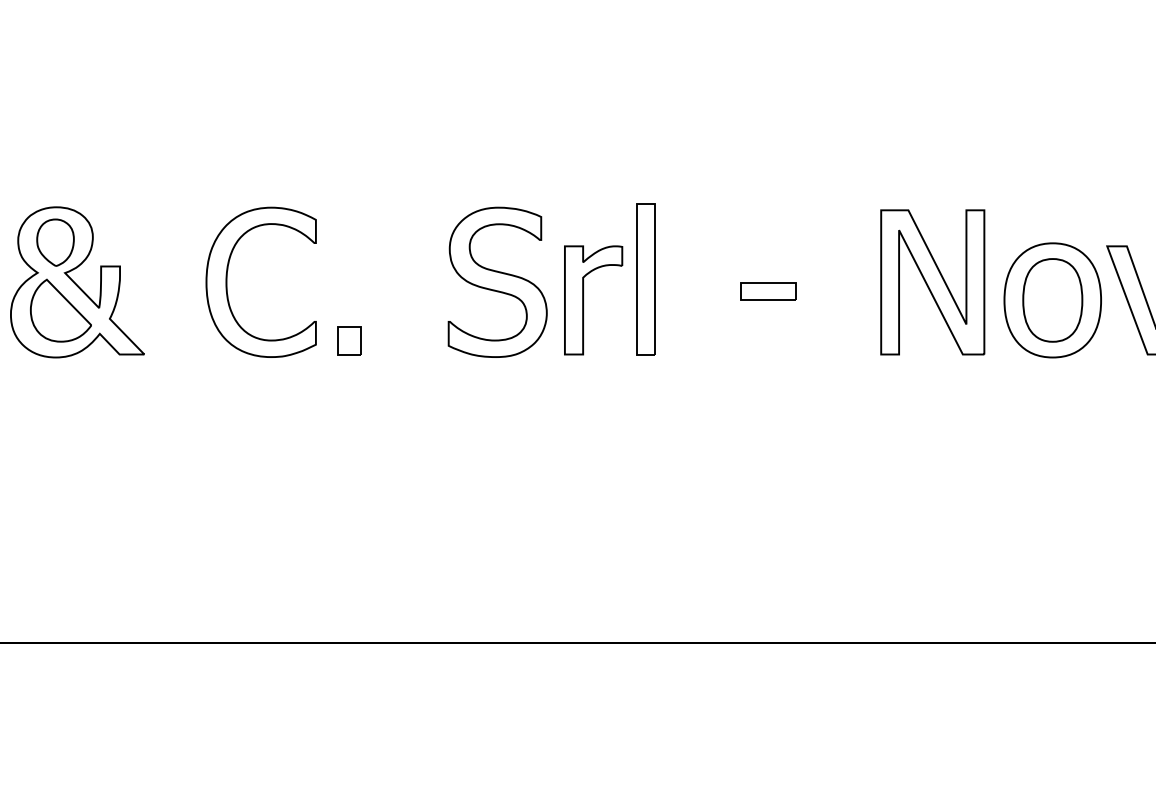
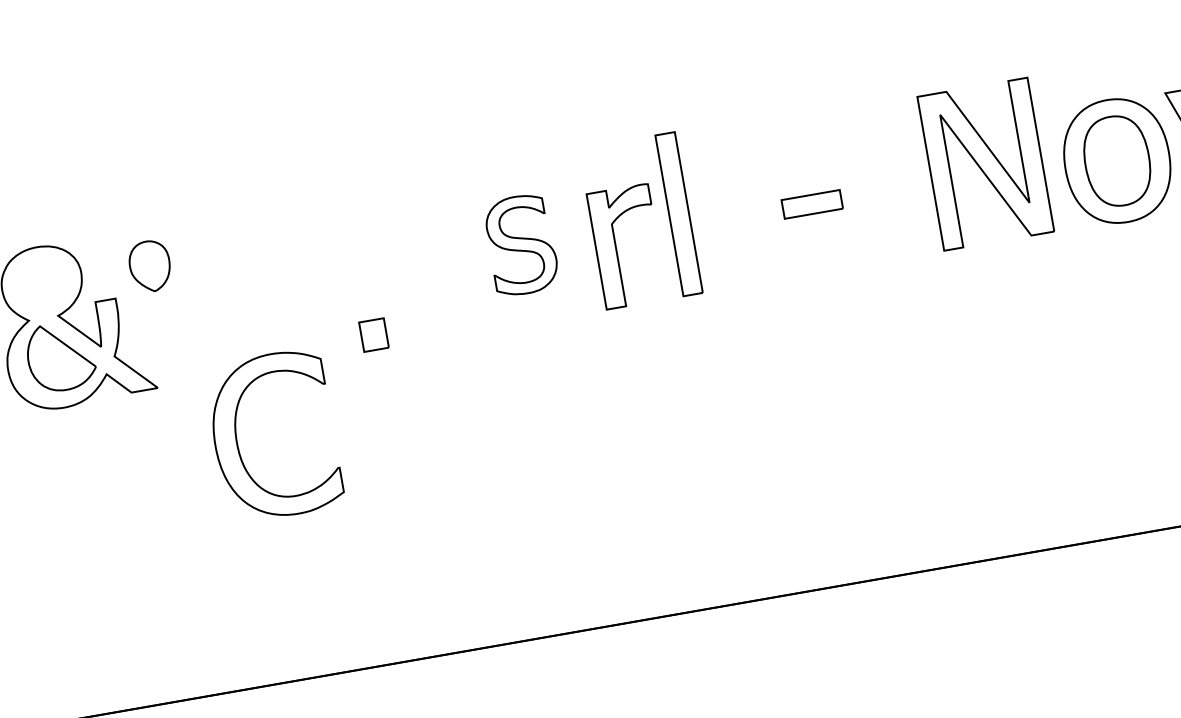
part: (55, 242) -> (150, 266), moved
part: (227, 281) -> (237, 441), moved
part: (497, 281) -> (521, 244), size x0.6

